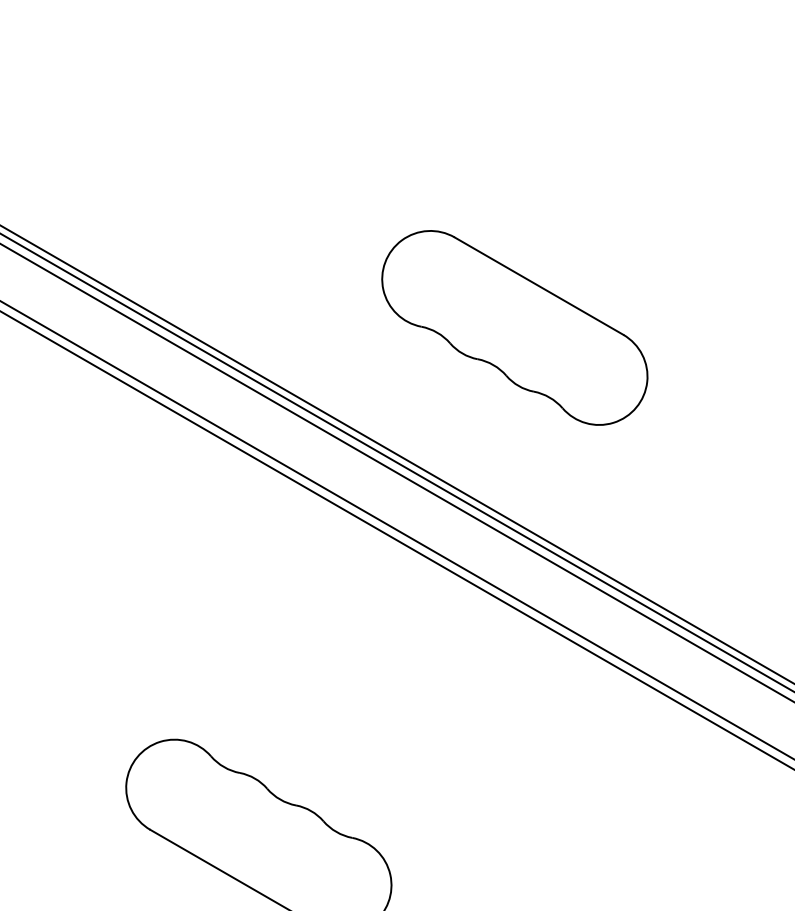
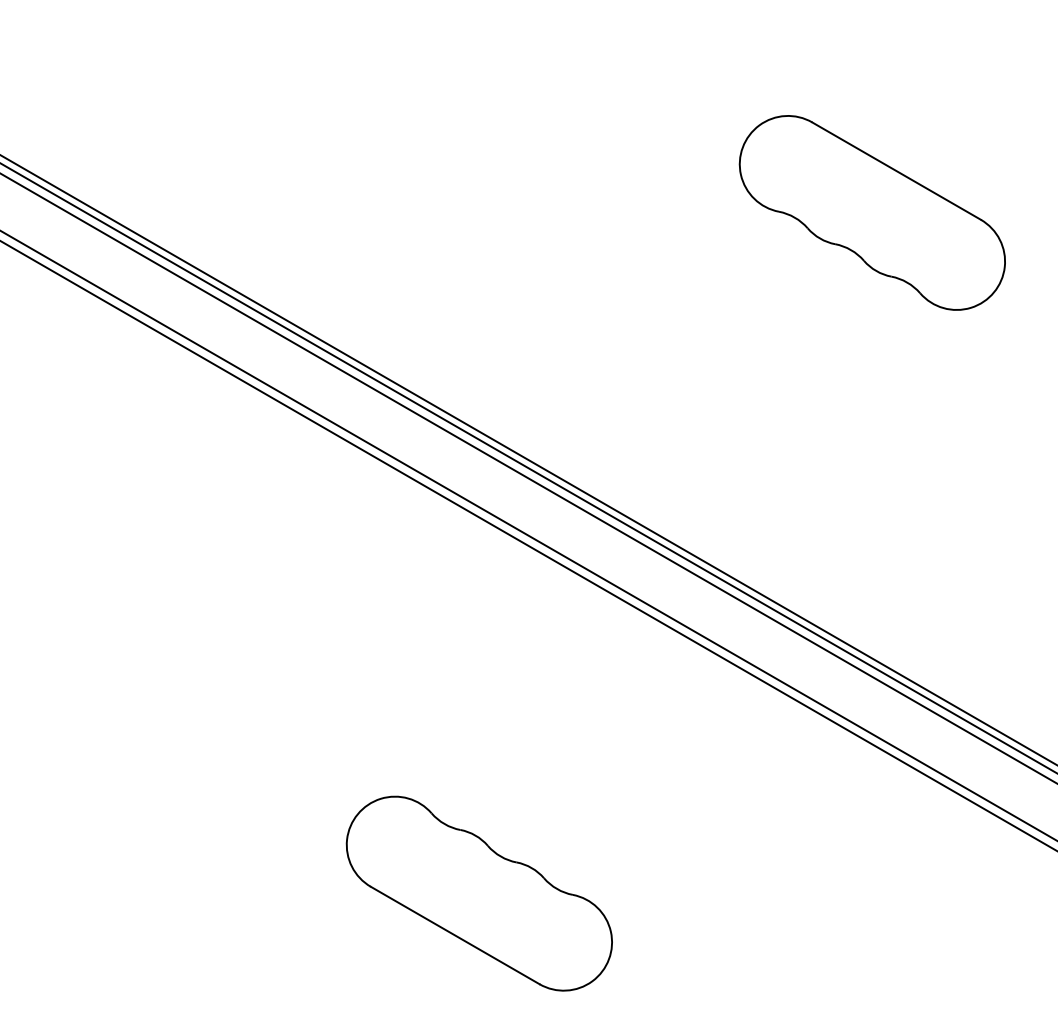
part: (513, 327) -> (871, 212), moved

